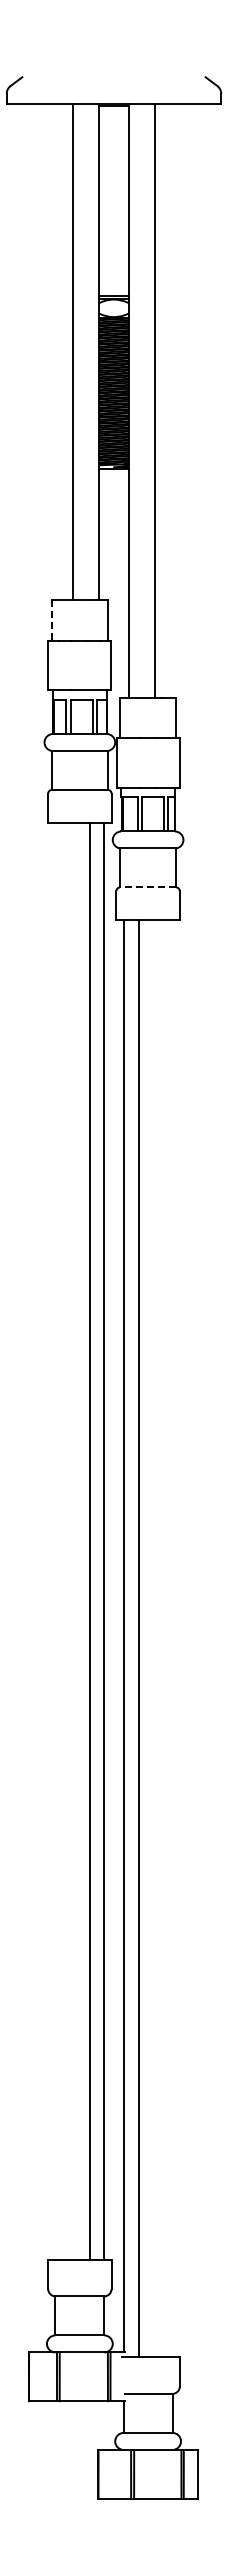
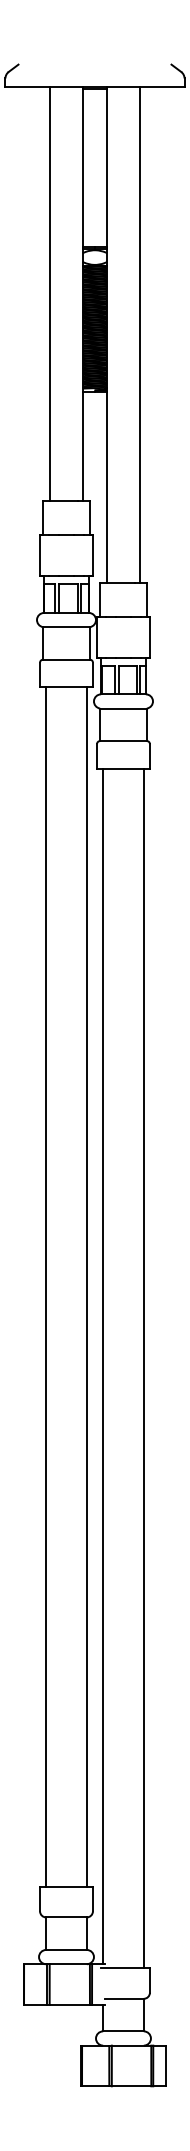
line: (73, 351) -> (50, 293), moved
line: (154, 400) -> (139, 334), moved
line: (51, 621) -> (42, 519), dashed -> solid
line: (147, 887) -> (122, 741), dashed -> solid
line: (89, 1540) -> (46, 1286), moved
line: (138, 1638) -> (143, 1368), moved

